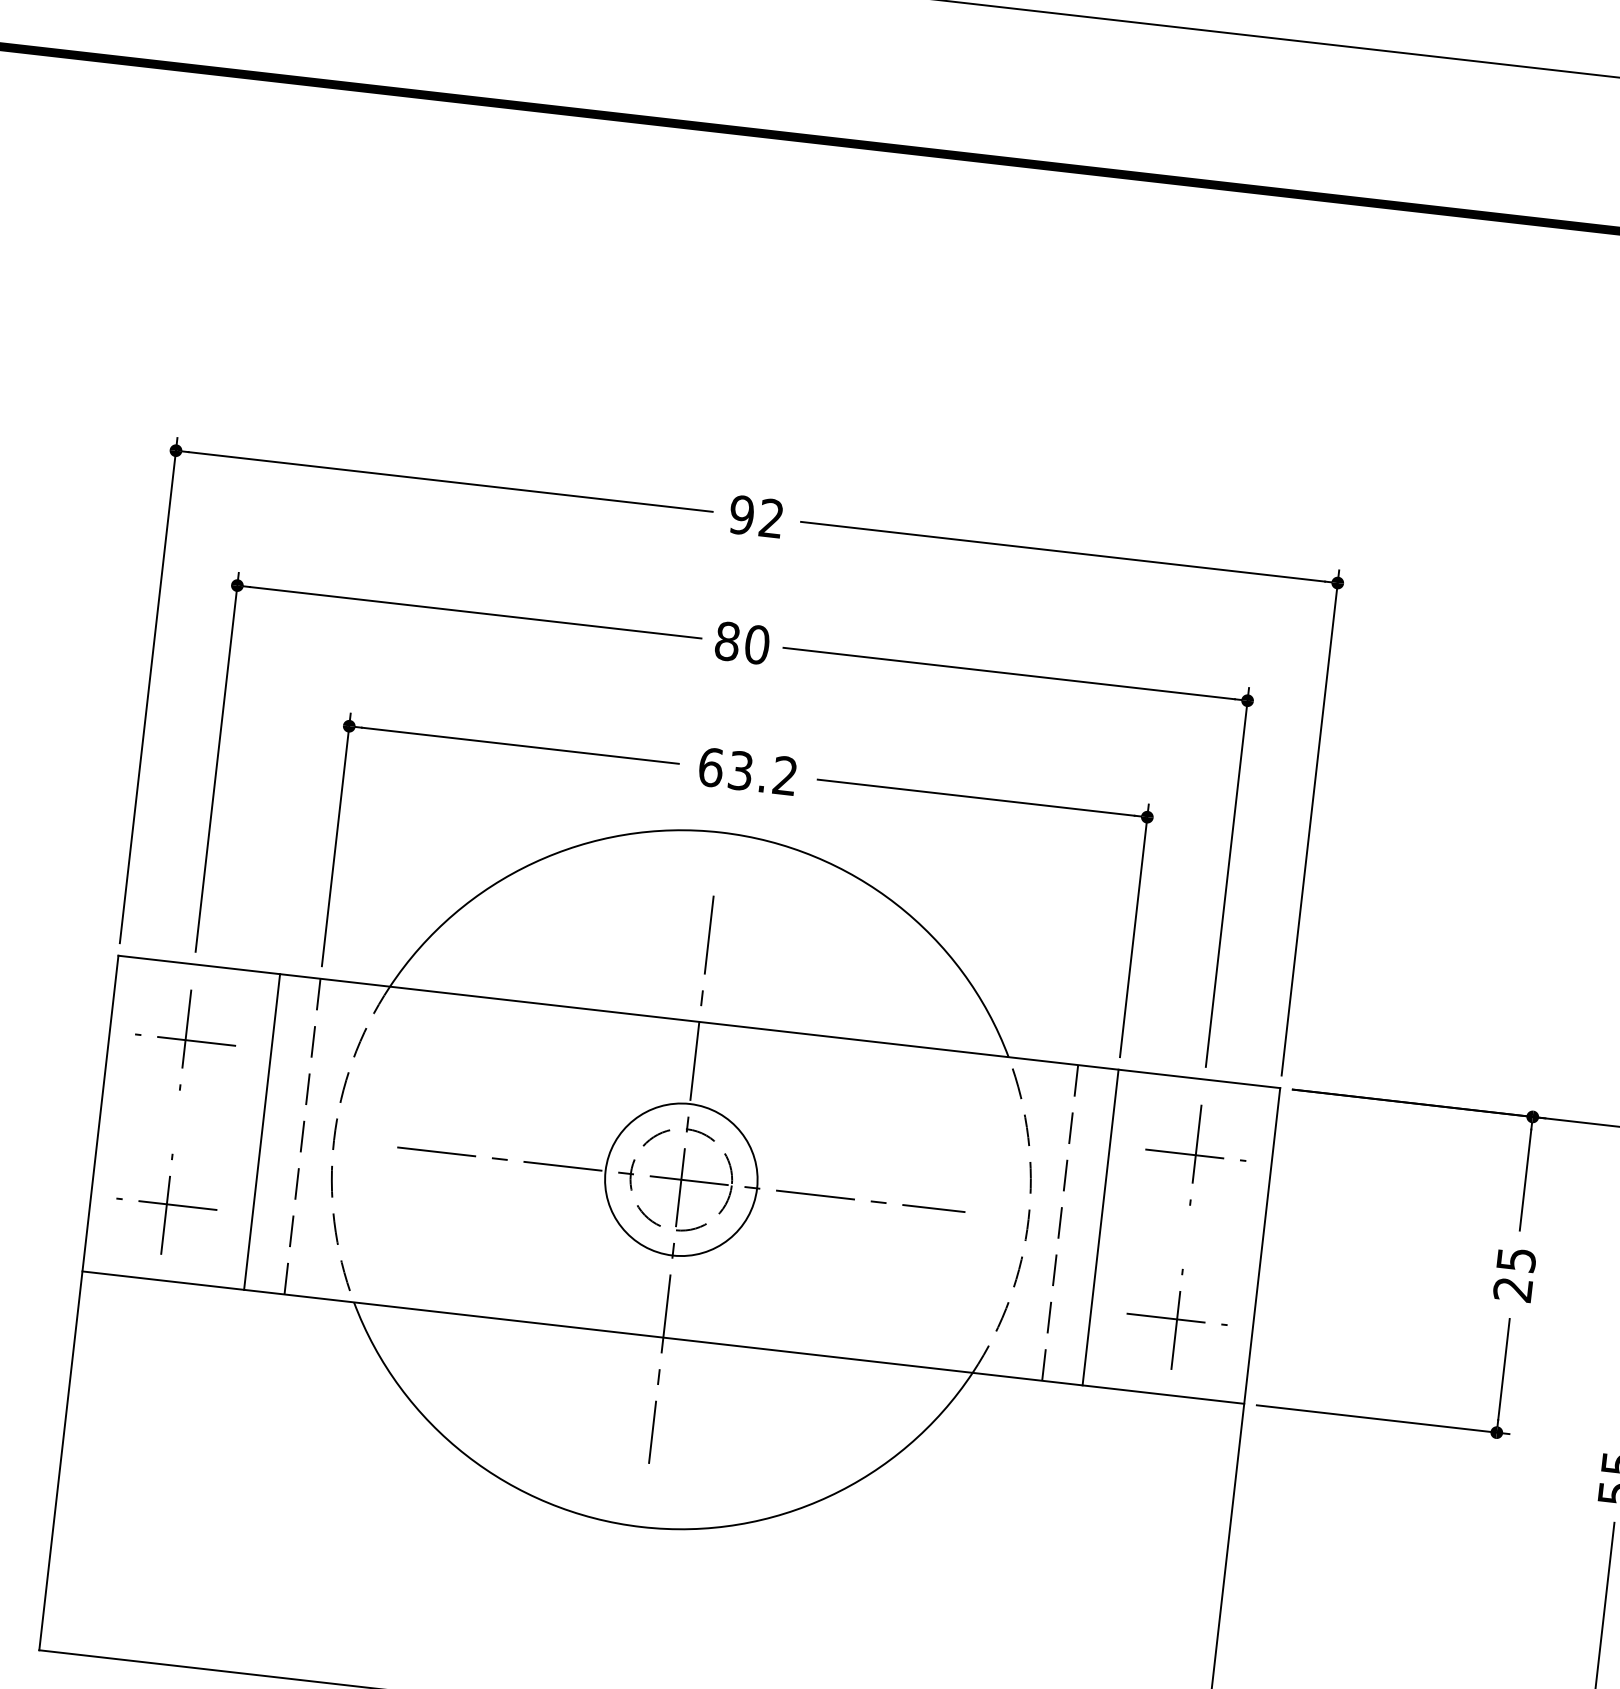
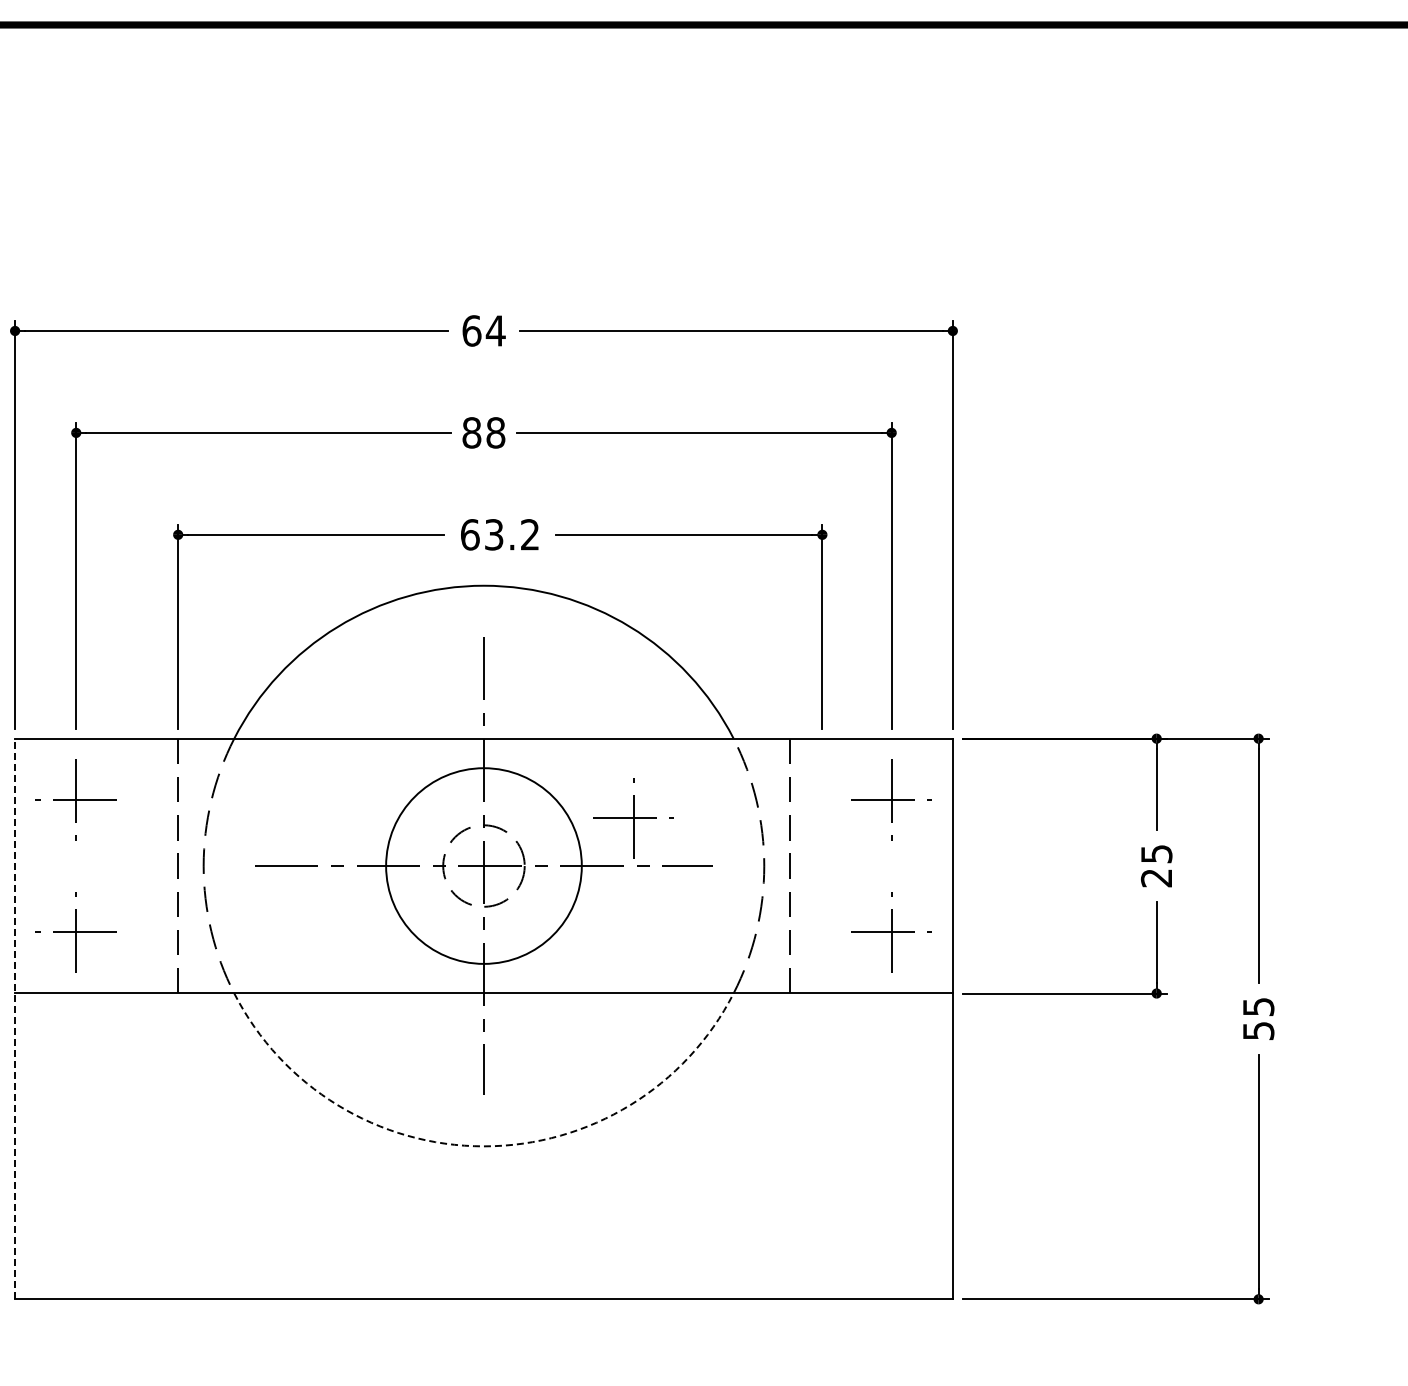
text: (756, 516) -> (483, 330), 92 -> 64
text: (756, 644) -> (495, 432), 80 -> 88
line: (262, 1131) -> (145, 865), removed
part: (873, 1141) -> (633, 818), added
circle: (680, 1179) -> (483, 865), size x1.6
line: (1100, 1226) -> (822, 865), removed
line: (79, 1302) -> (15, 1018), solid -> dashed
arc: (641, 1527) -> (483, 1146), solid -> dashed

